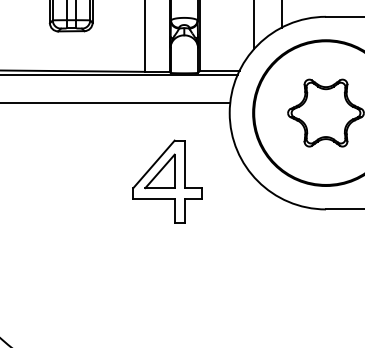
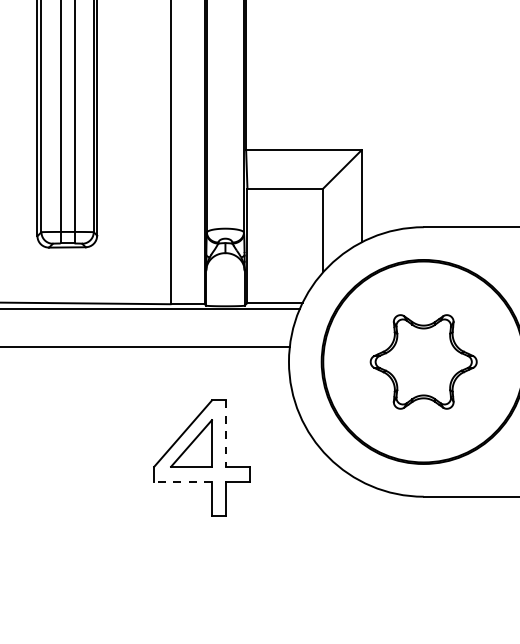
line: (185, 164) -> (226, 434), solid -> dashed
line: (154, 198) -> (183, 481), solid -> dashed

